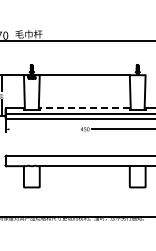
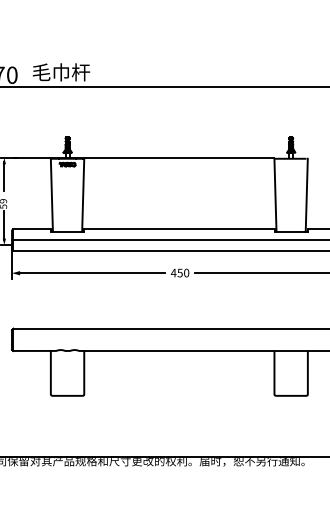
line: (84, 108) -> (178, 229), dashed -> solid
line: (43, 129) -> (92, 273), added

